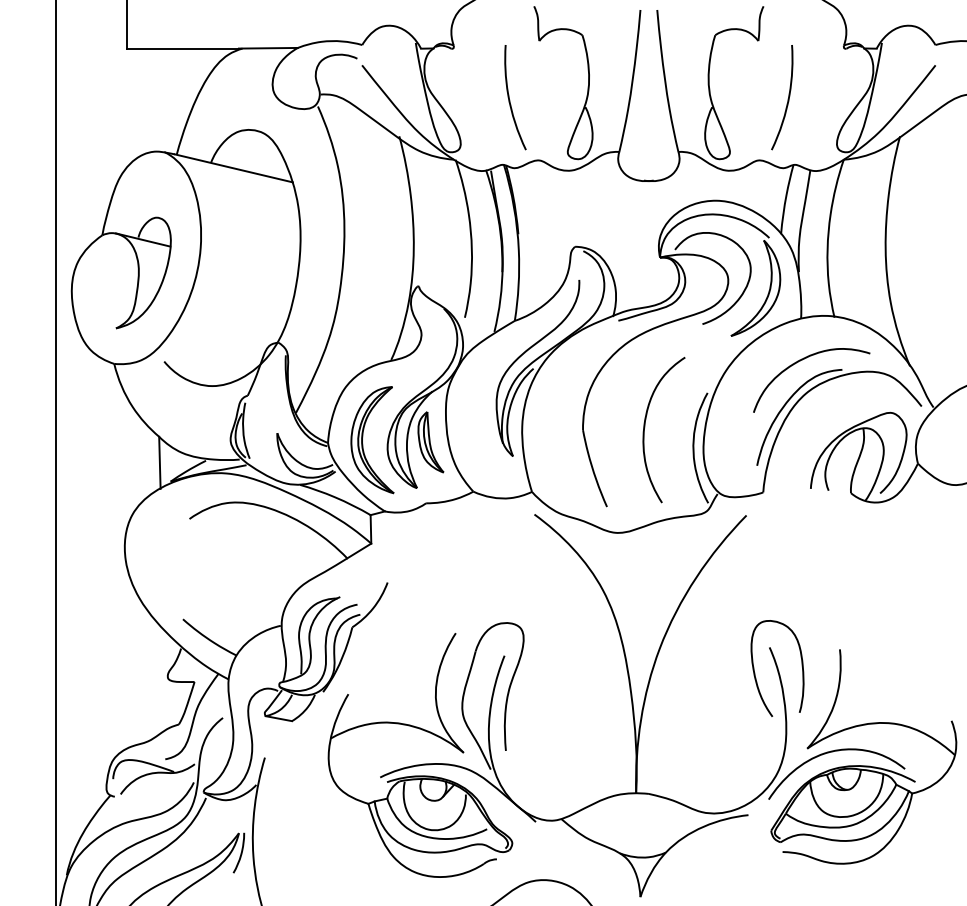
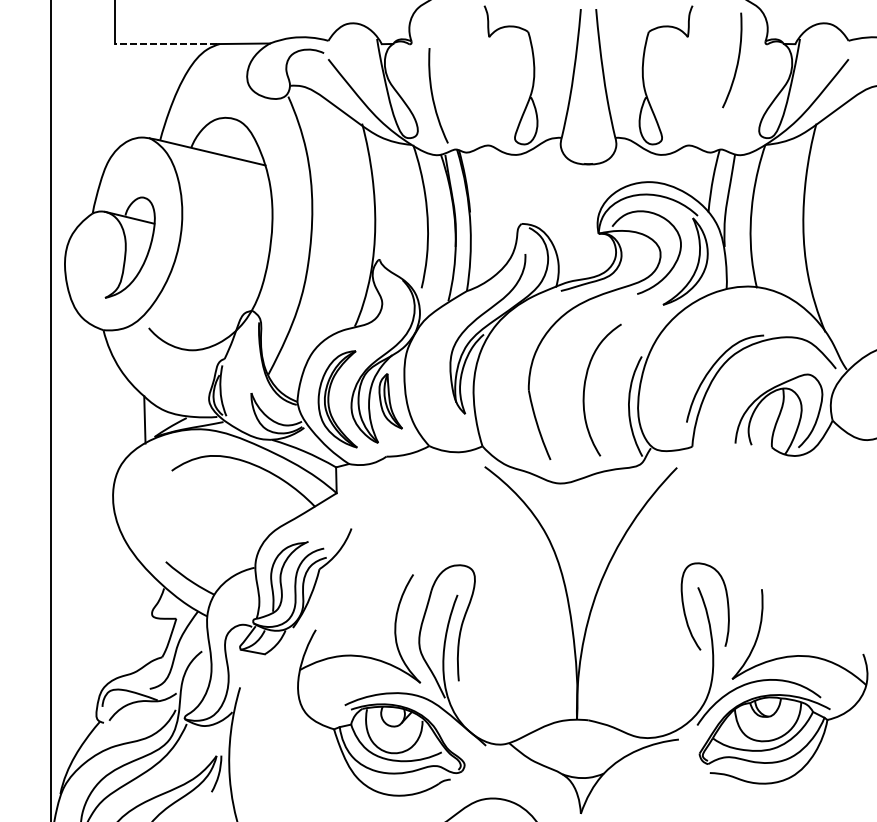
line: (183, 48) -> (166, 43), solid -> dashed
curve: (787, 98) -> (737, 61), moved
curve: (510, 100) -> (433, 98), moved
curve: (802, 360) -> (727, 327), removed

